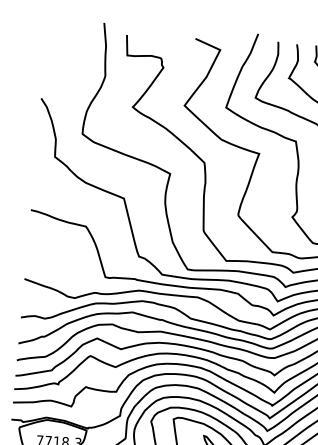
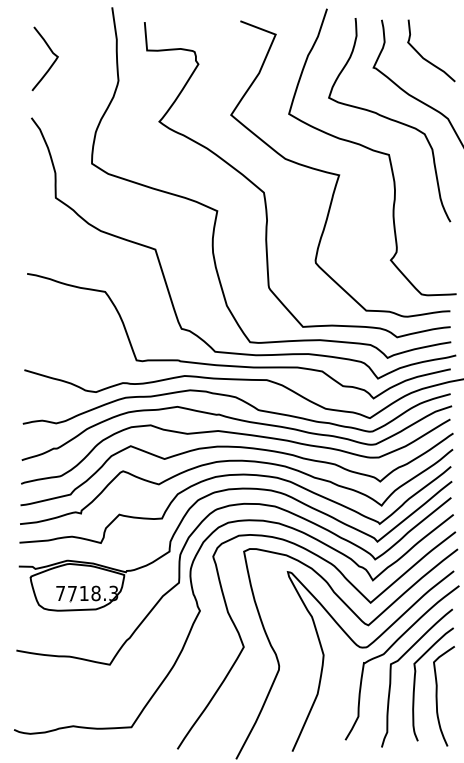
curve: (57, 51) -> (50, 51), added

